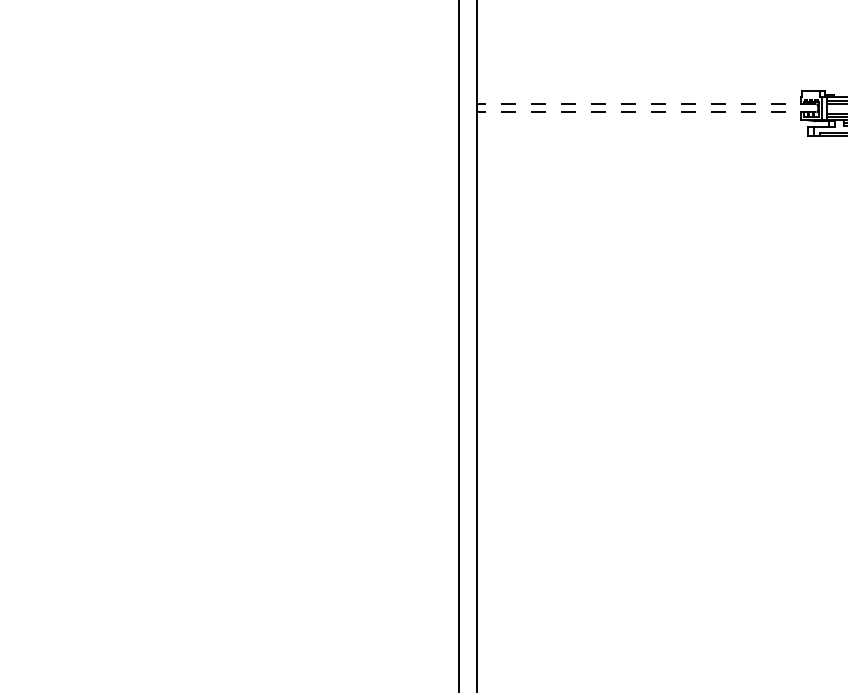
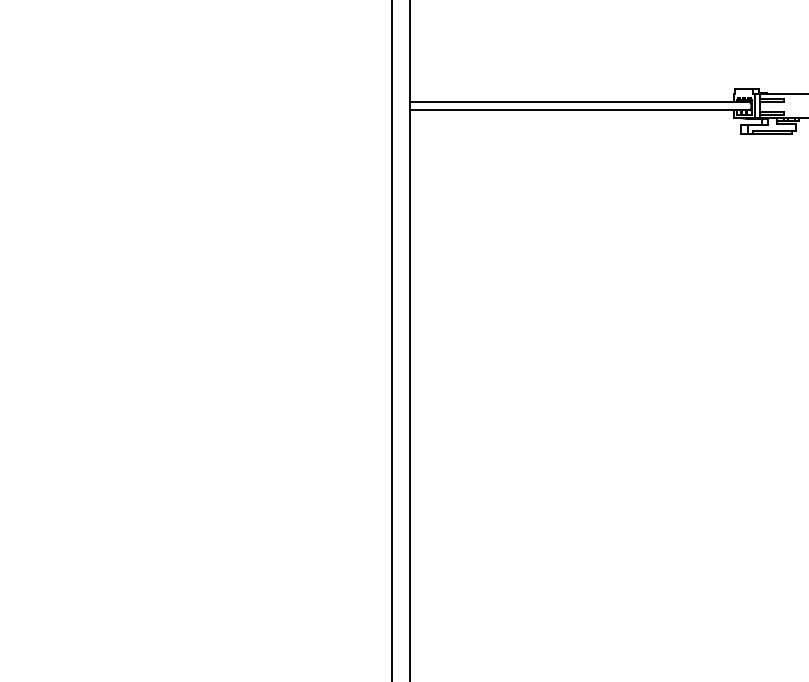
line: (646, 104) -> (579, 102), dashed -> solid
line: (646, 112) -> (579, 110), dashed -> solid

